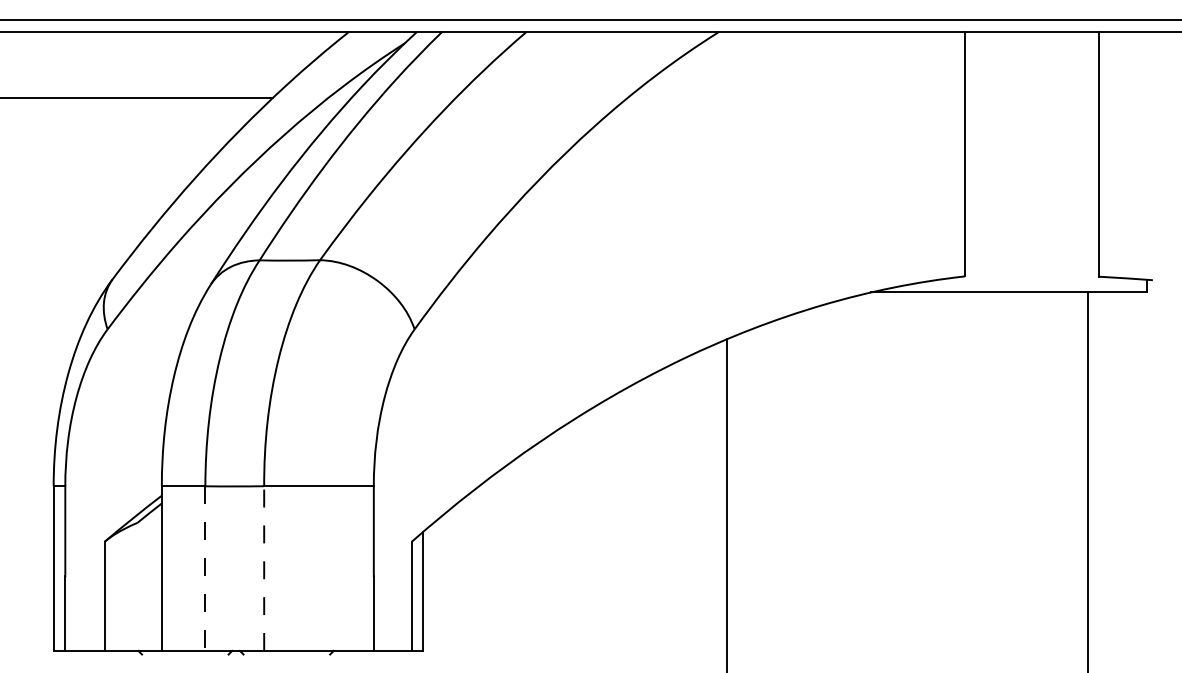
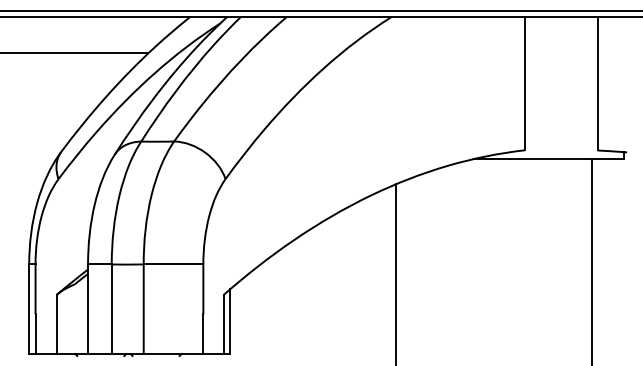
line: (204, 569) -> (111, 309), dashed -> solid
line: (263, 569) -> (143, 309), dashed -> solid

